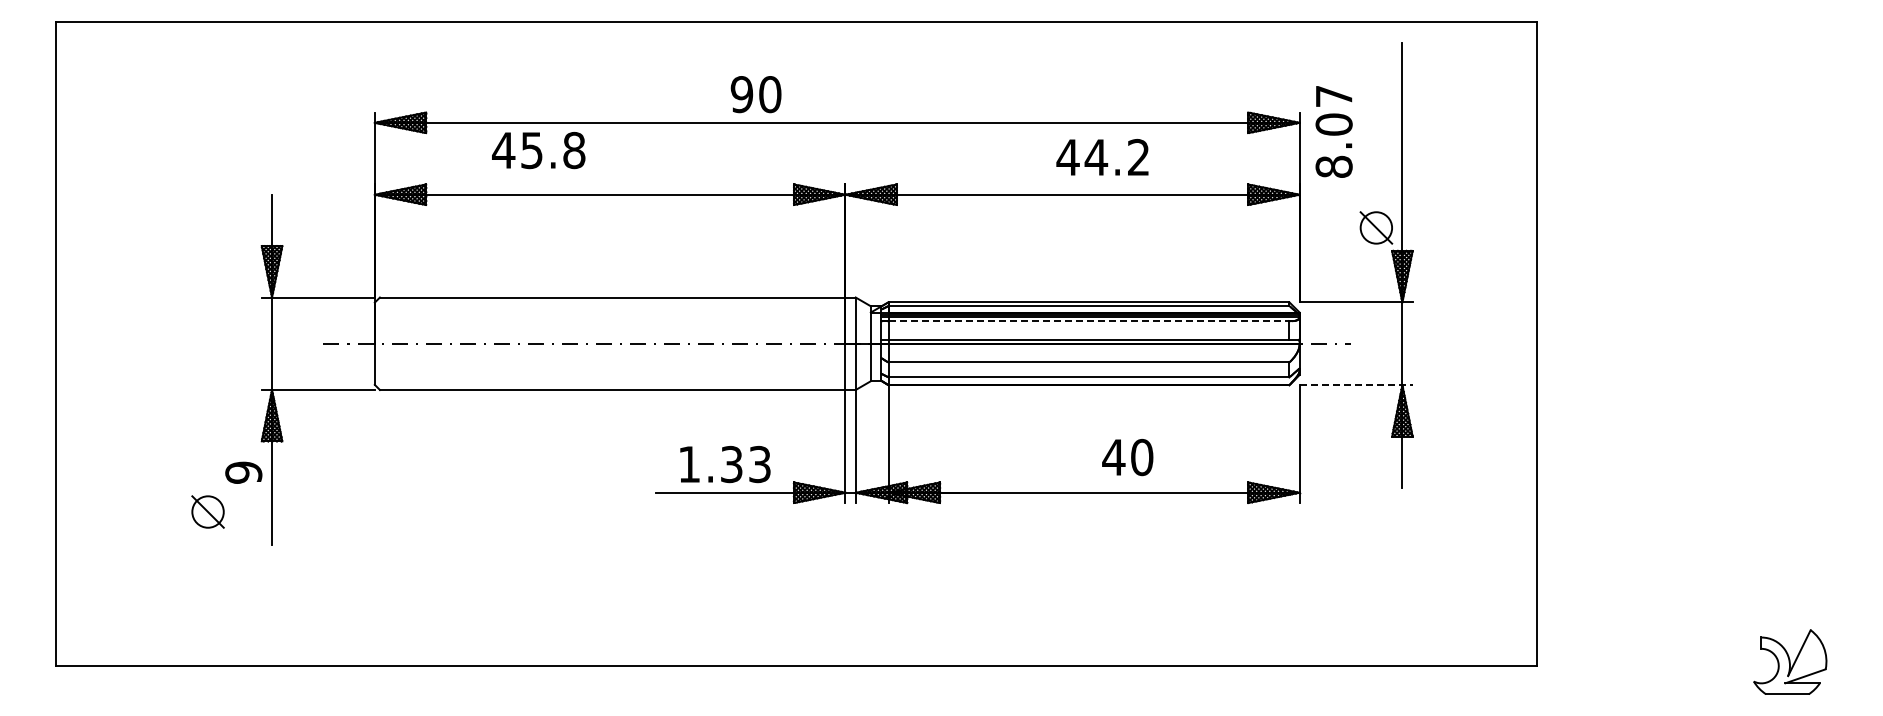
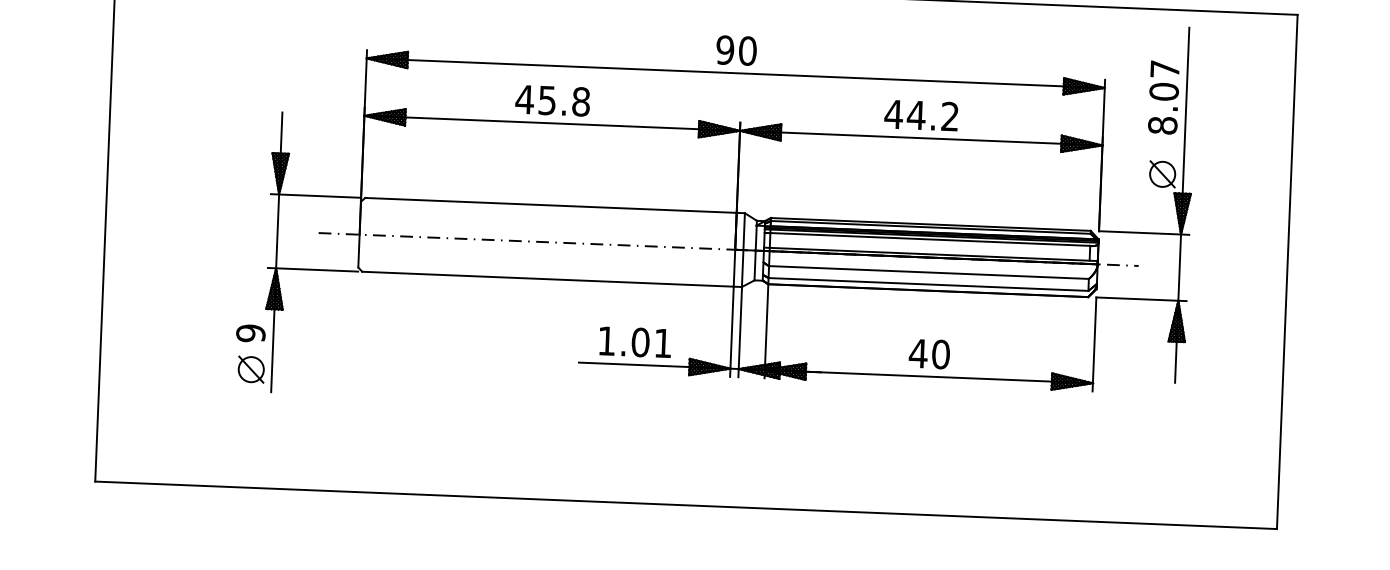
text: (755, 94) -> (736, 50), moved
text: (1333, 131) -> (1163, 97), moved
text: (538, 150) -> (552, 100), moved
text: (1102, 157) -> (921, 115), moved
line: (1089, 321) -> (930, 239), dashed -> solid
line: (1356, 385) -> (1141, 299), dashed -> solid
text: (1127, 457) -> (929, 354), moved
text: (745, 464) -> (651, 342), 1.33 -> 1.01
part: (207, 511) -> (250, 369), moved

